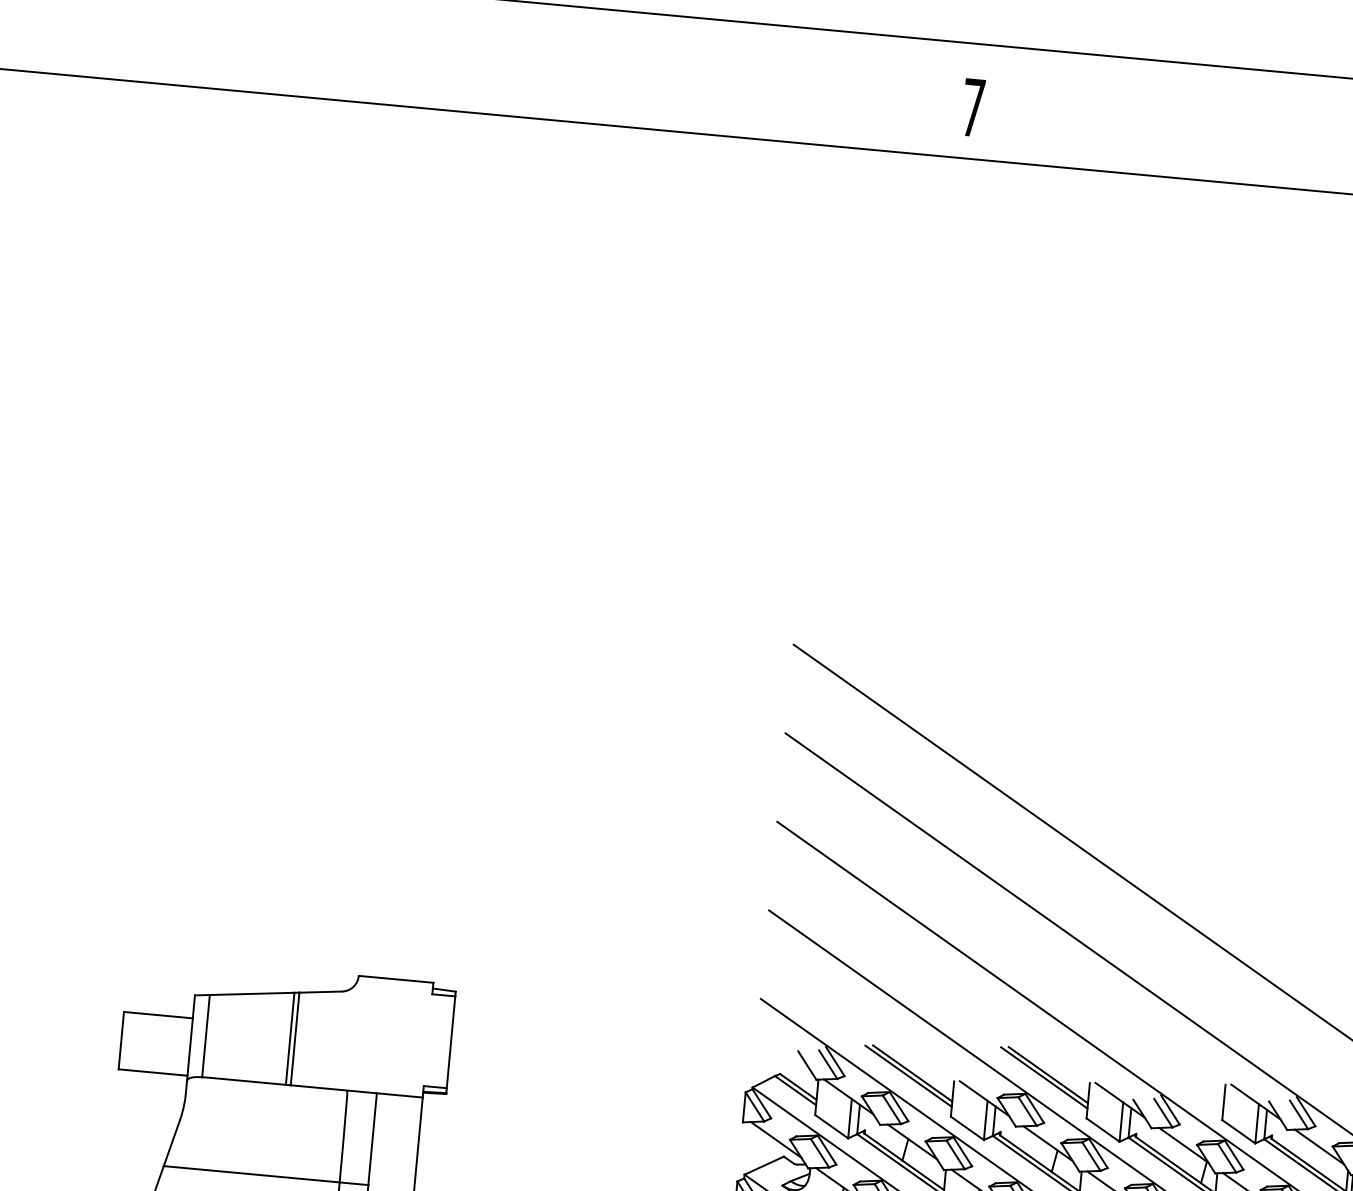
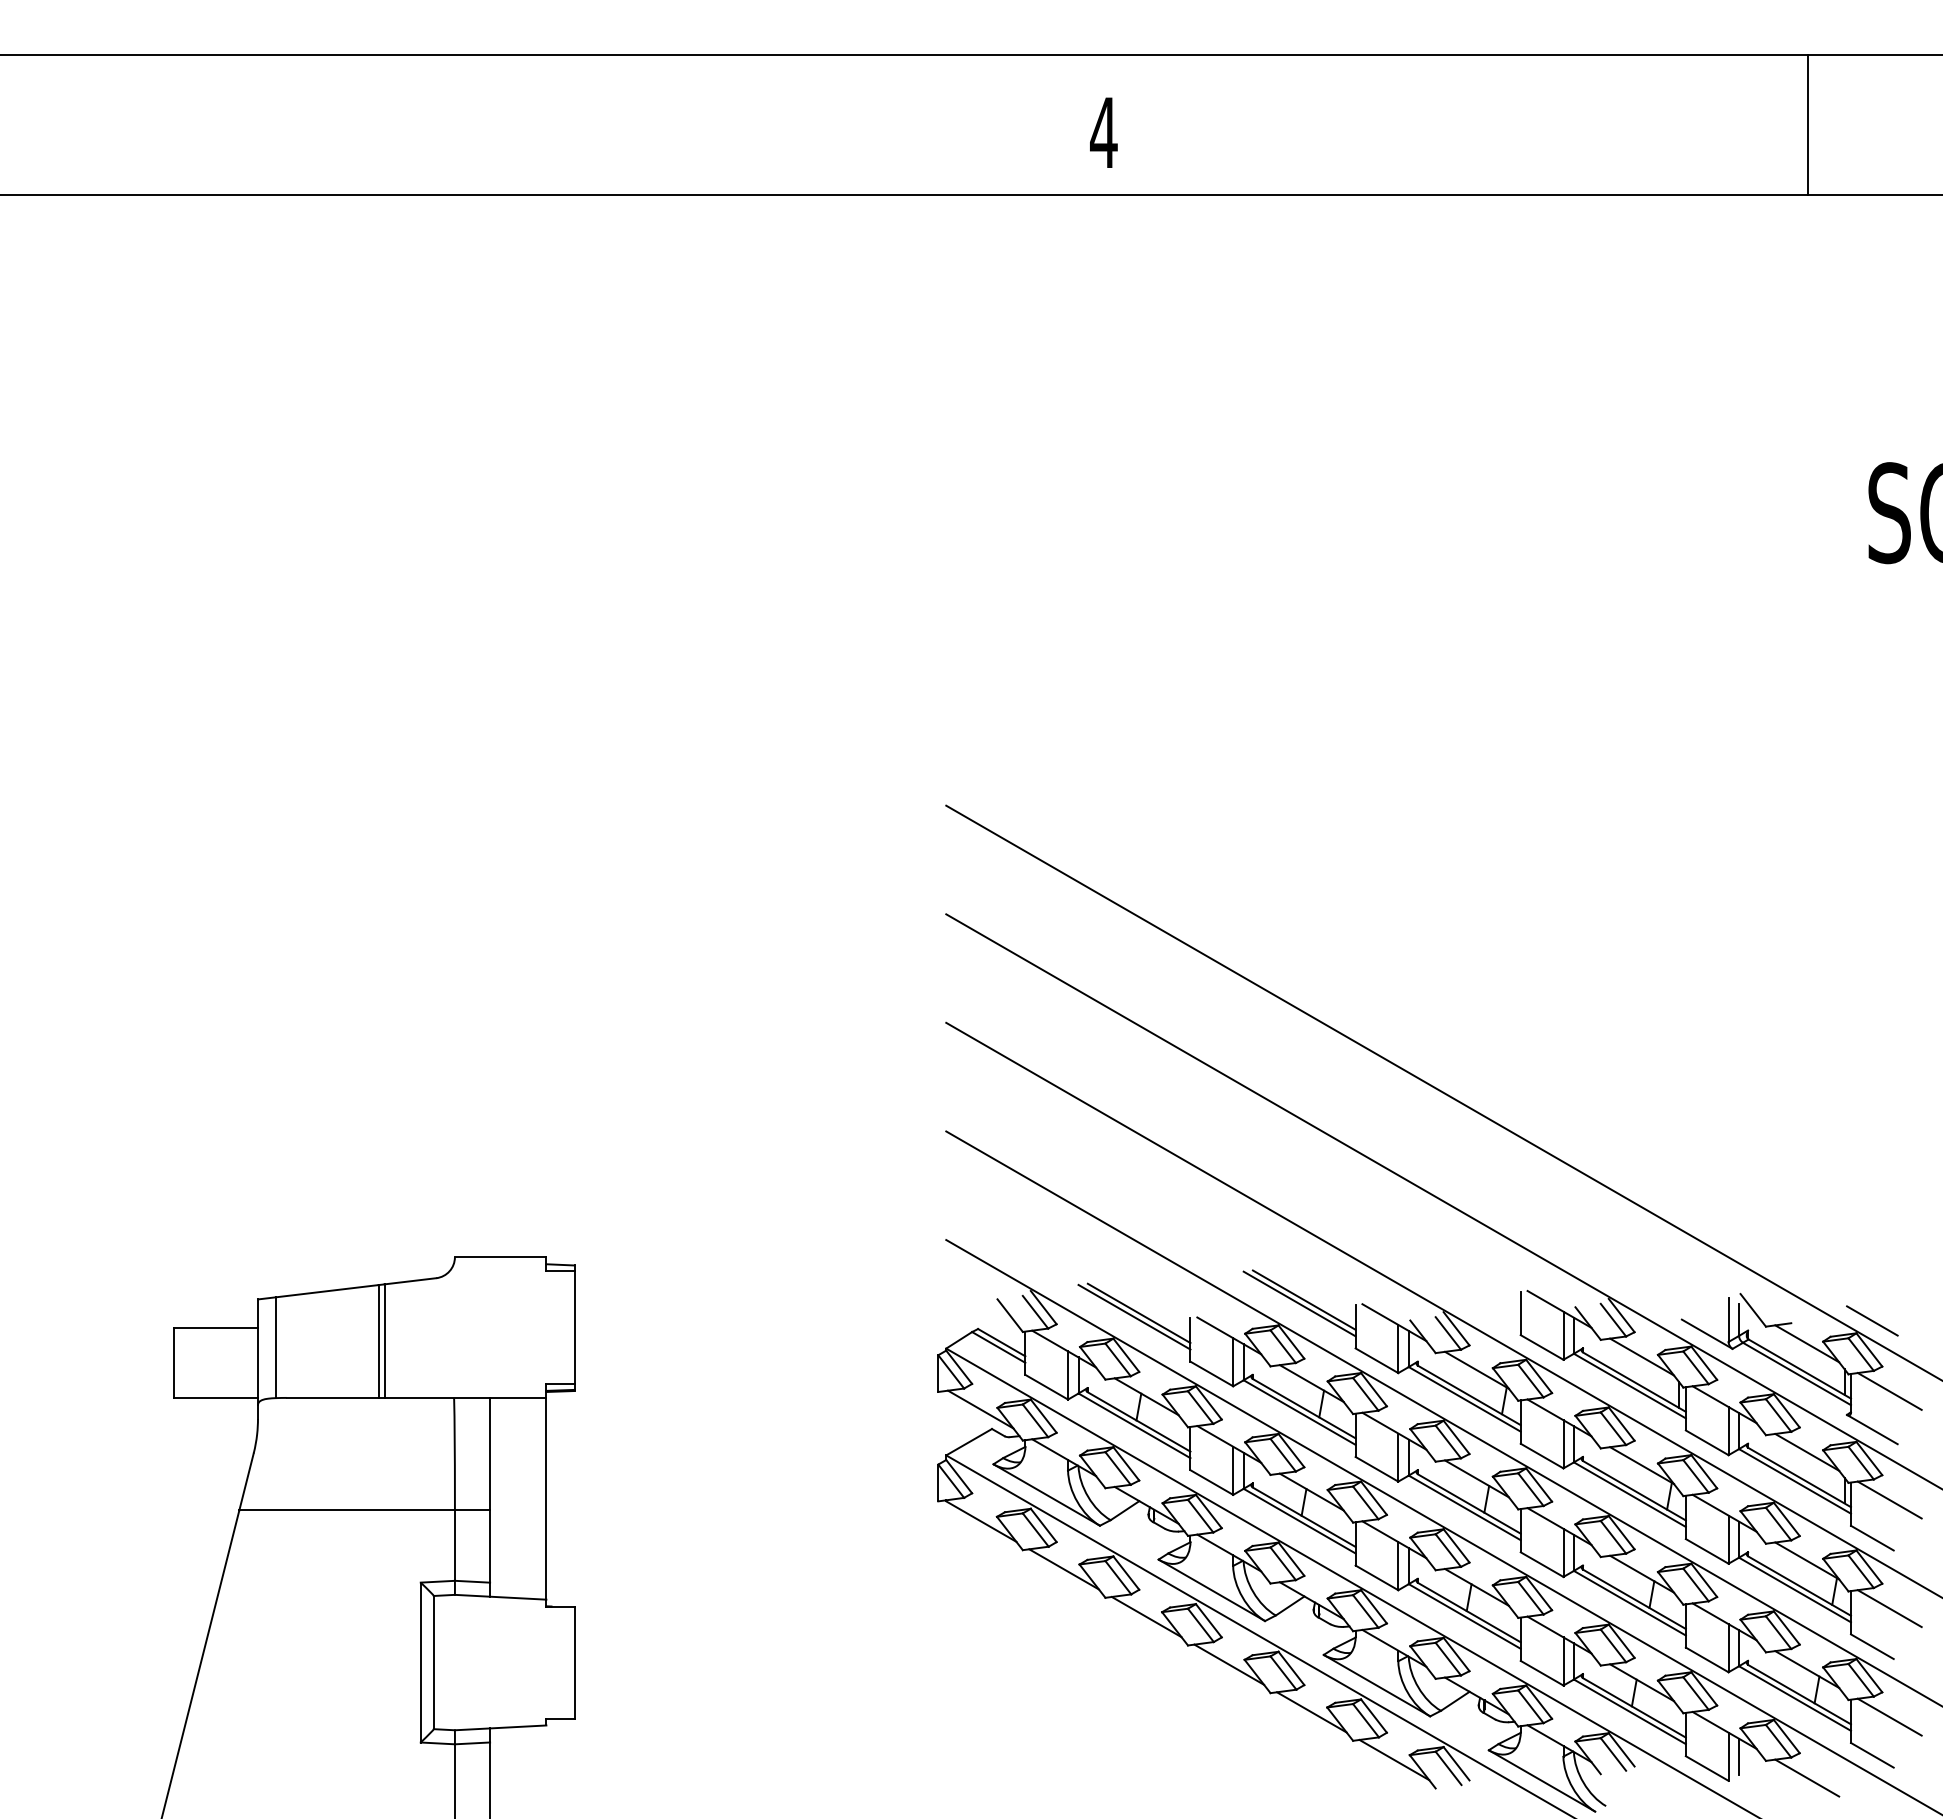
text: (972, 107) -> (1103, 132), 7 -> 4

